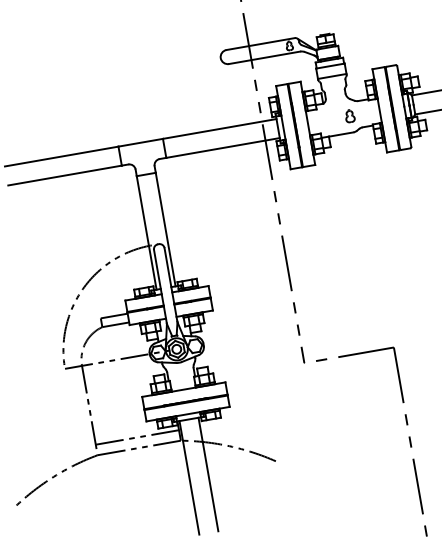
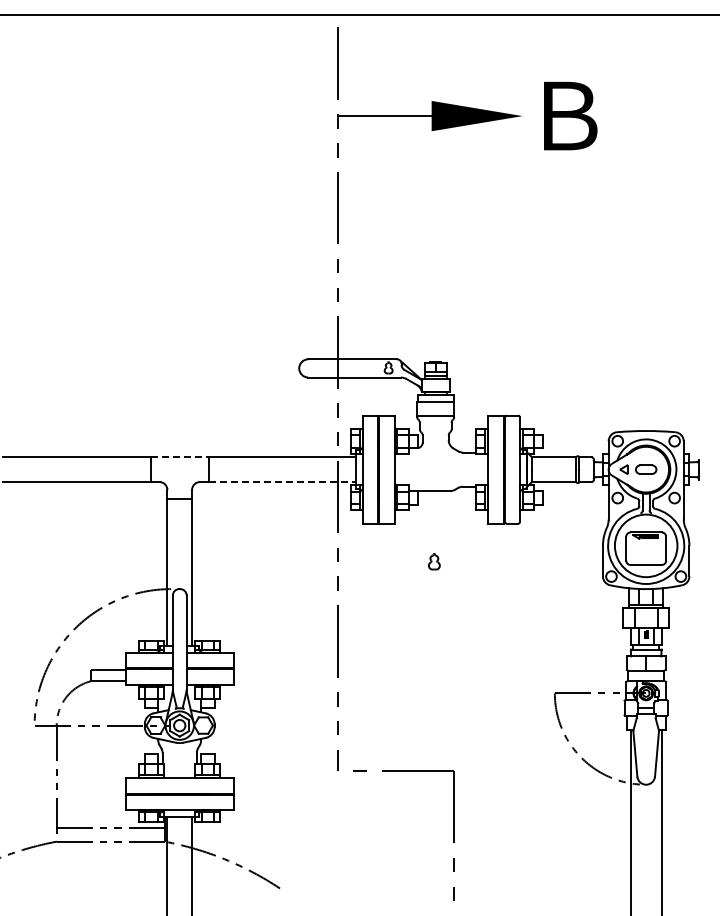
part: (350, 115) -> (434, 561), moved
line: (140, 142) -> (179, 457), solid -> dashed
line: (223, 148) -> (282, 482), solid -> dashed

